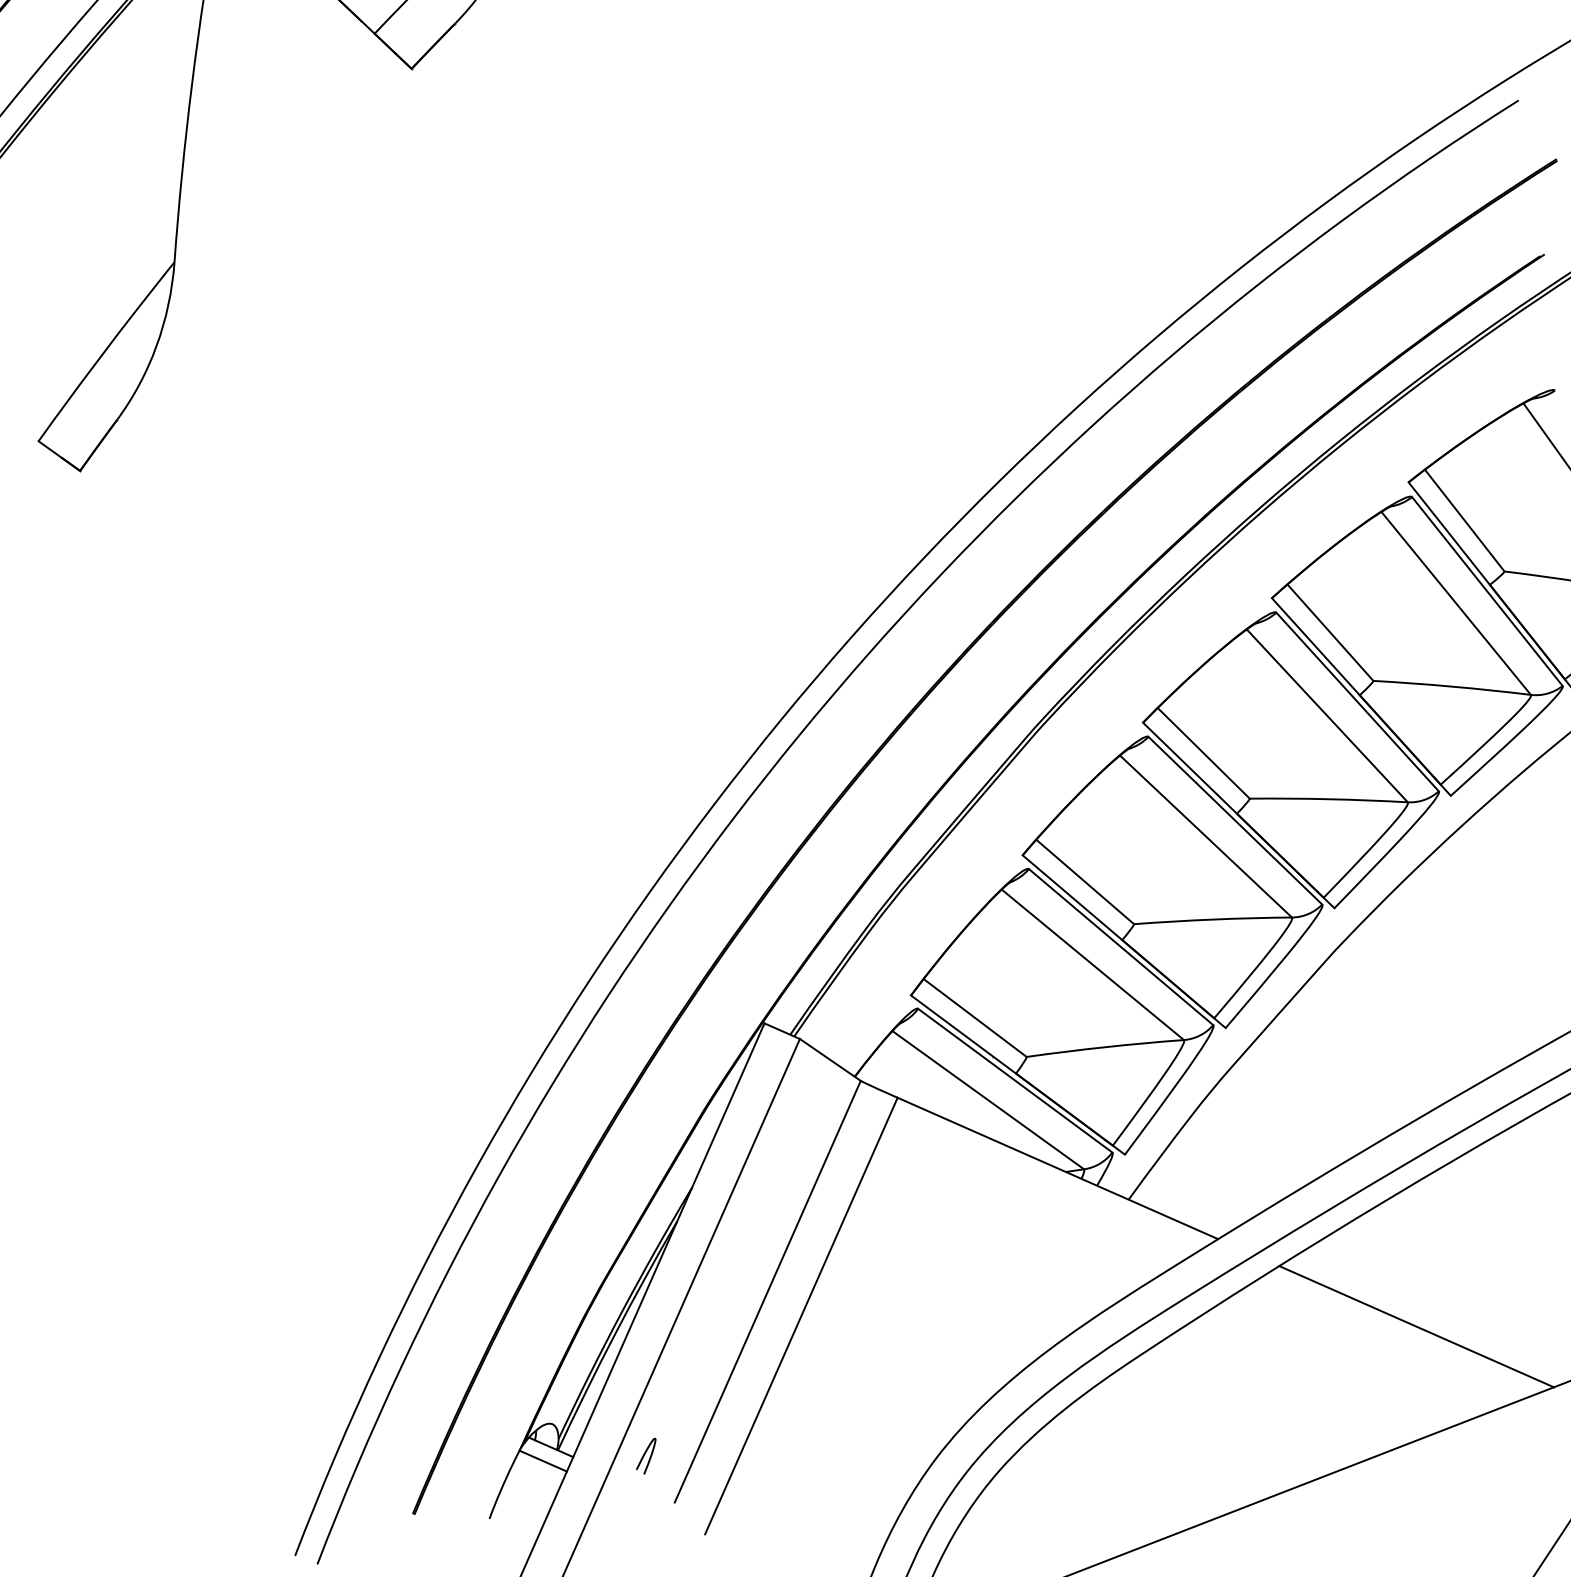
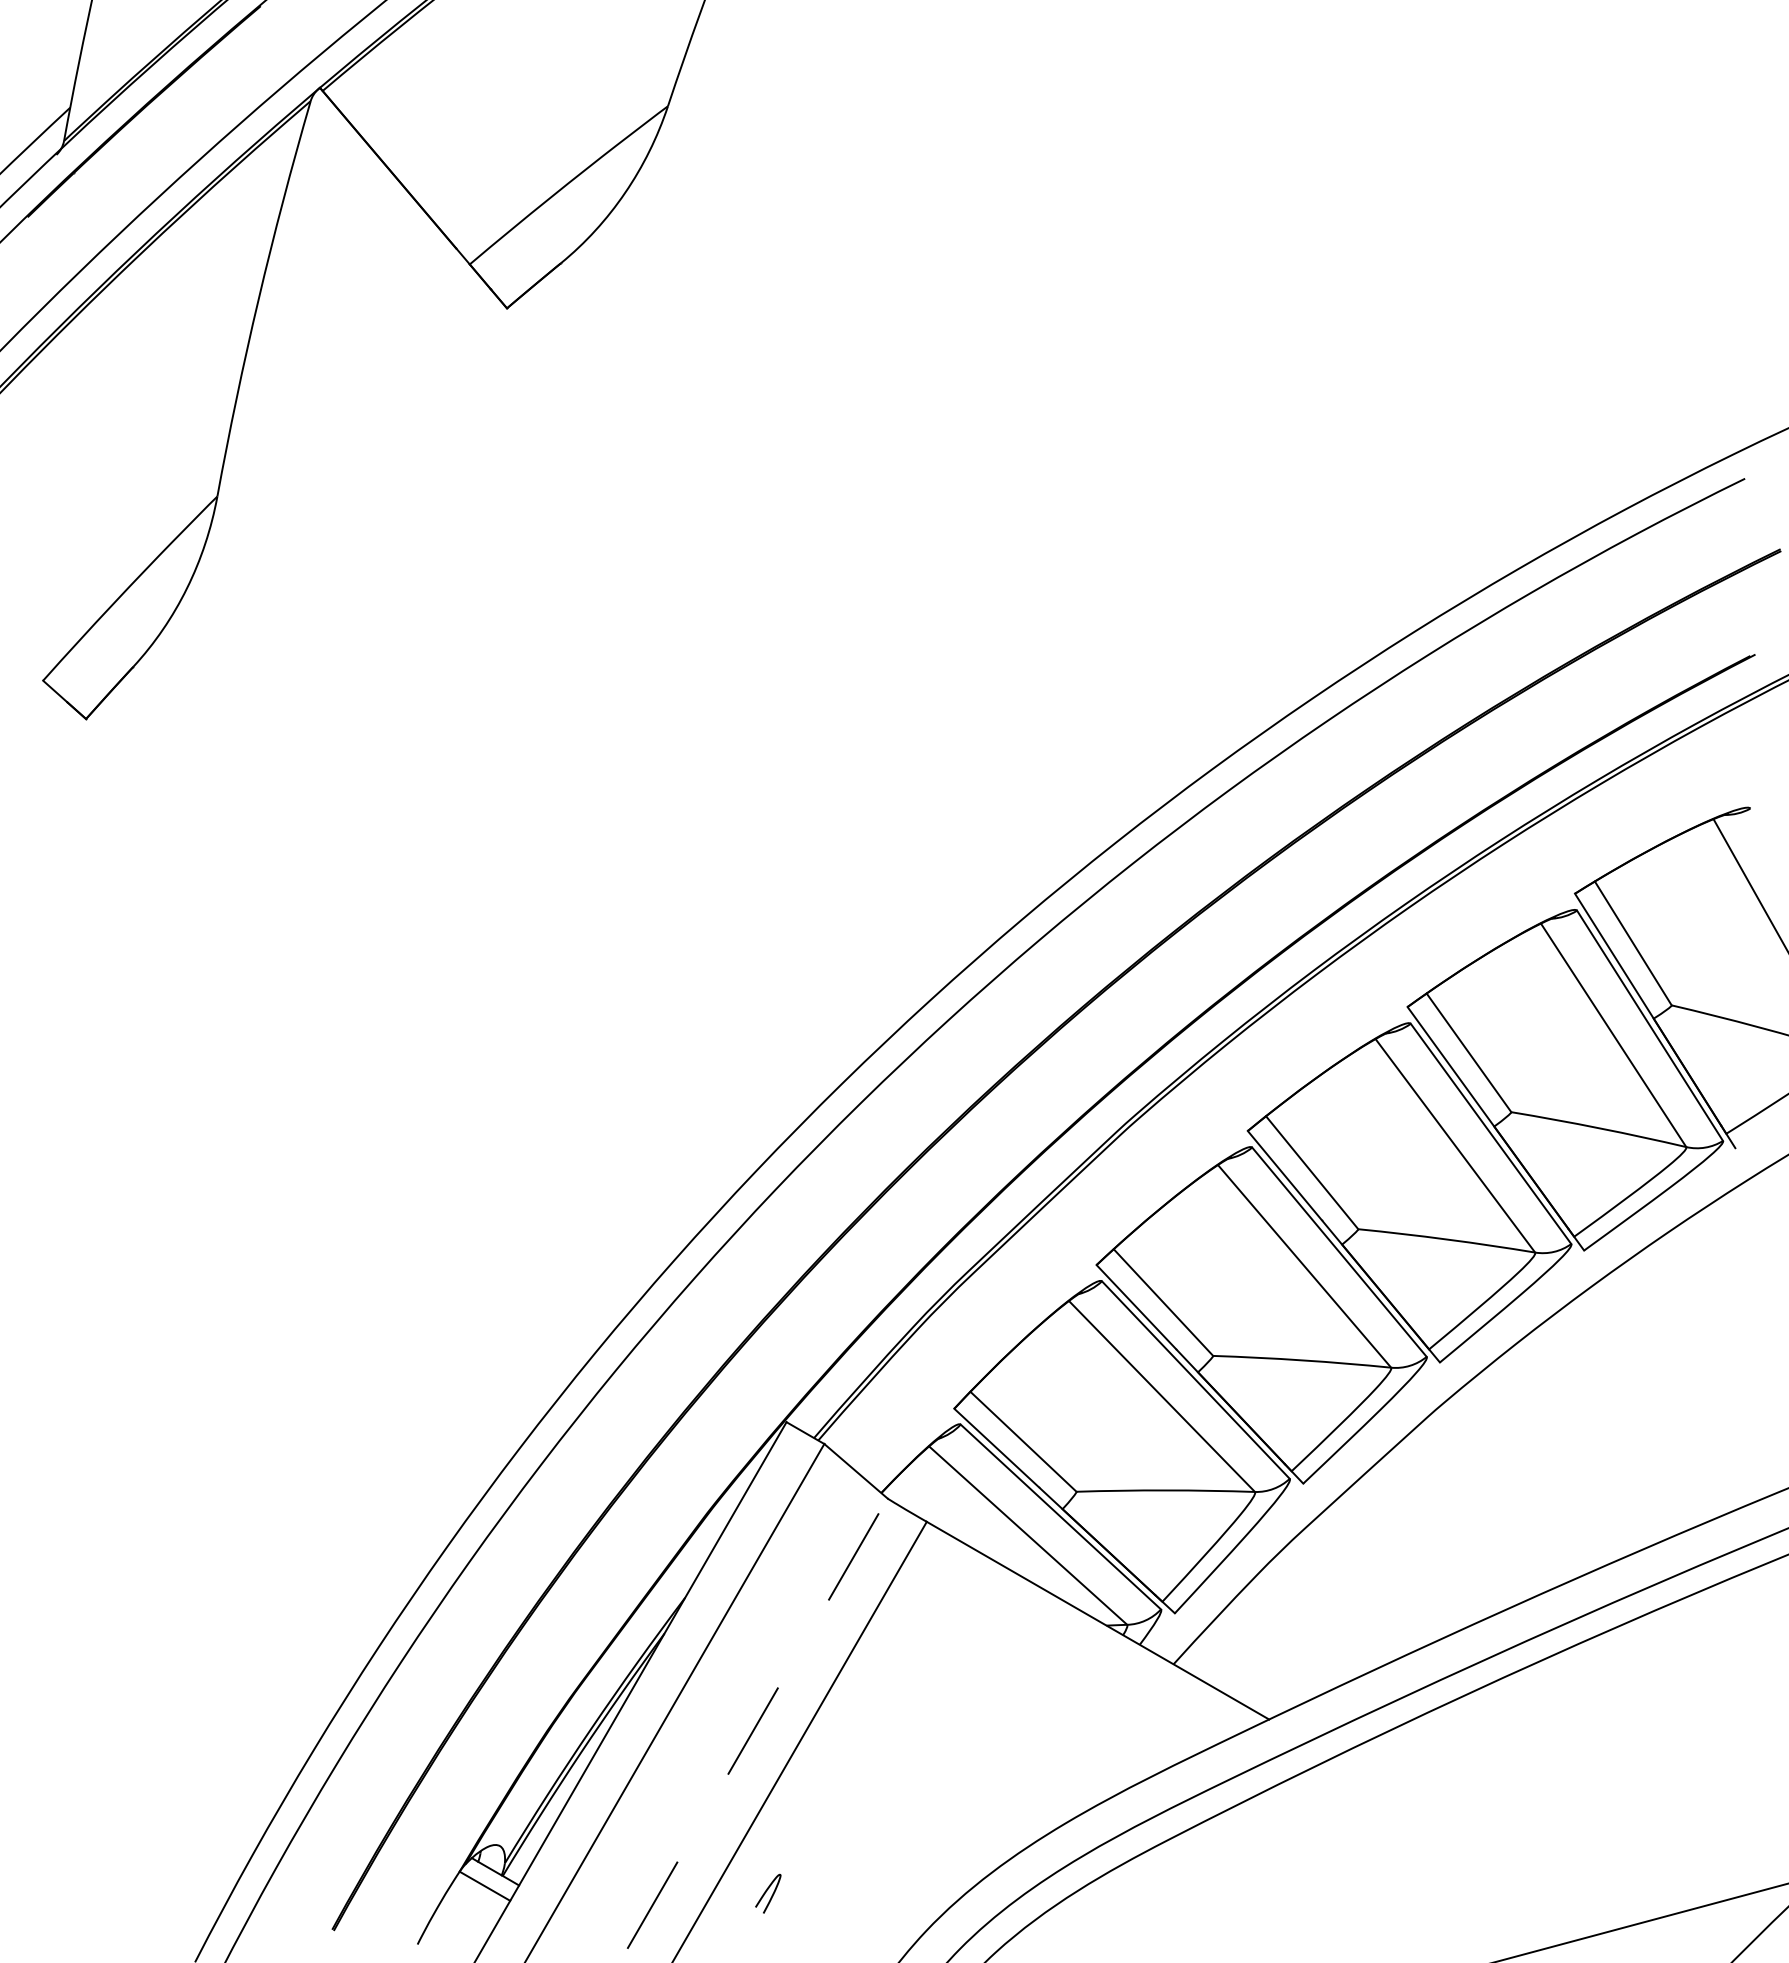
line: (767, 1291) -> (757, 1723), solid -> dashed
line: (1416, 1326) -> (1480, 1841), removed
curve: (645, 1454) -> (767, 1891), moved

